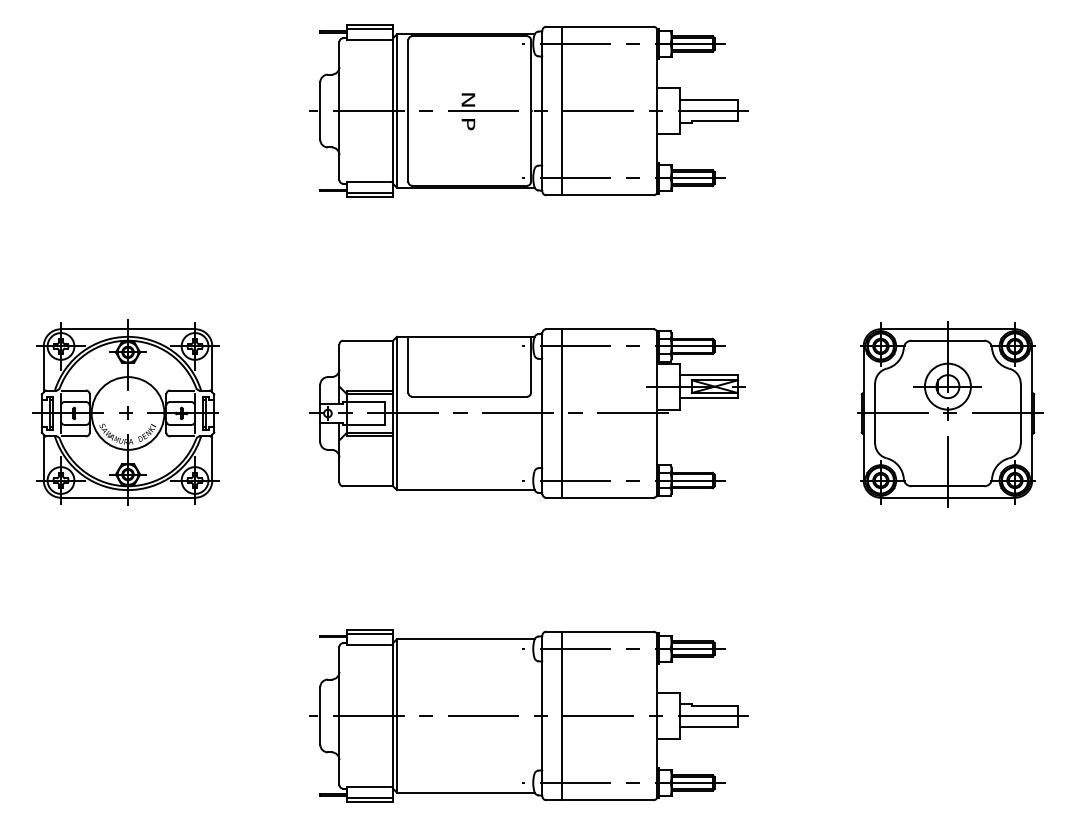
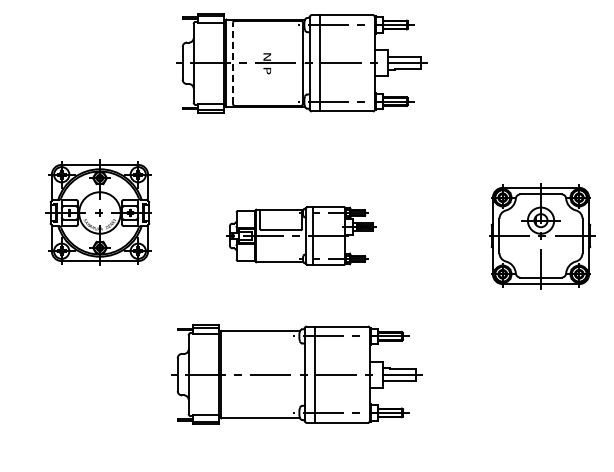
line: (409, 109) -> (233, 62), solid -> dashed
part: (125, 412) -> (98, 212), moved
part: (526, 412) -> (300, 235), size x0.6
part: (528, 715) -> (296, 374), moved

